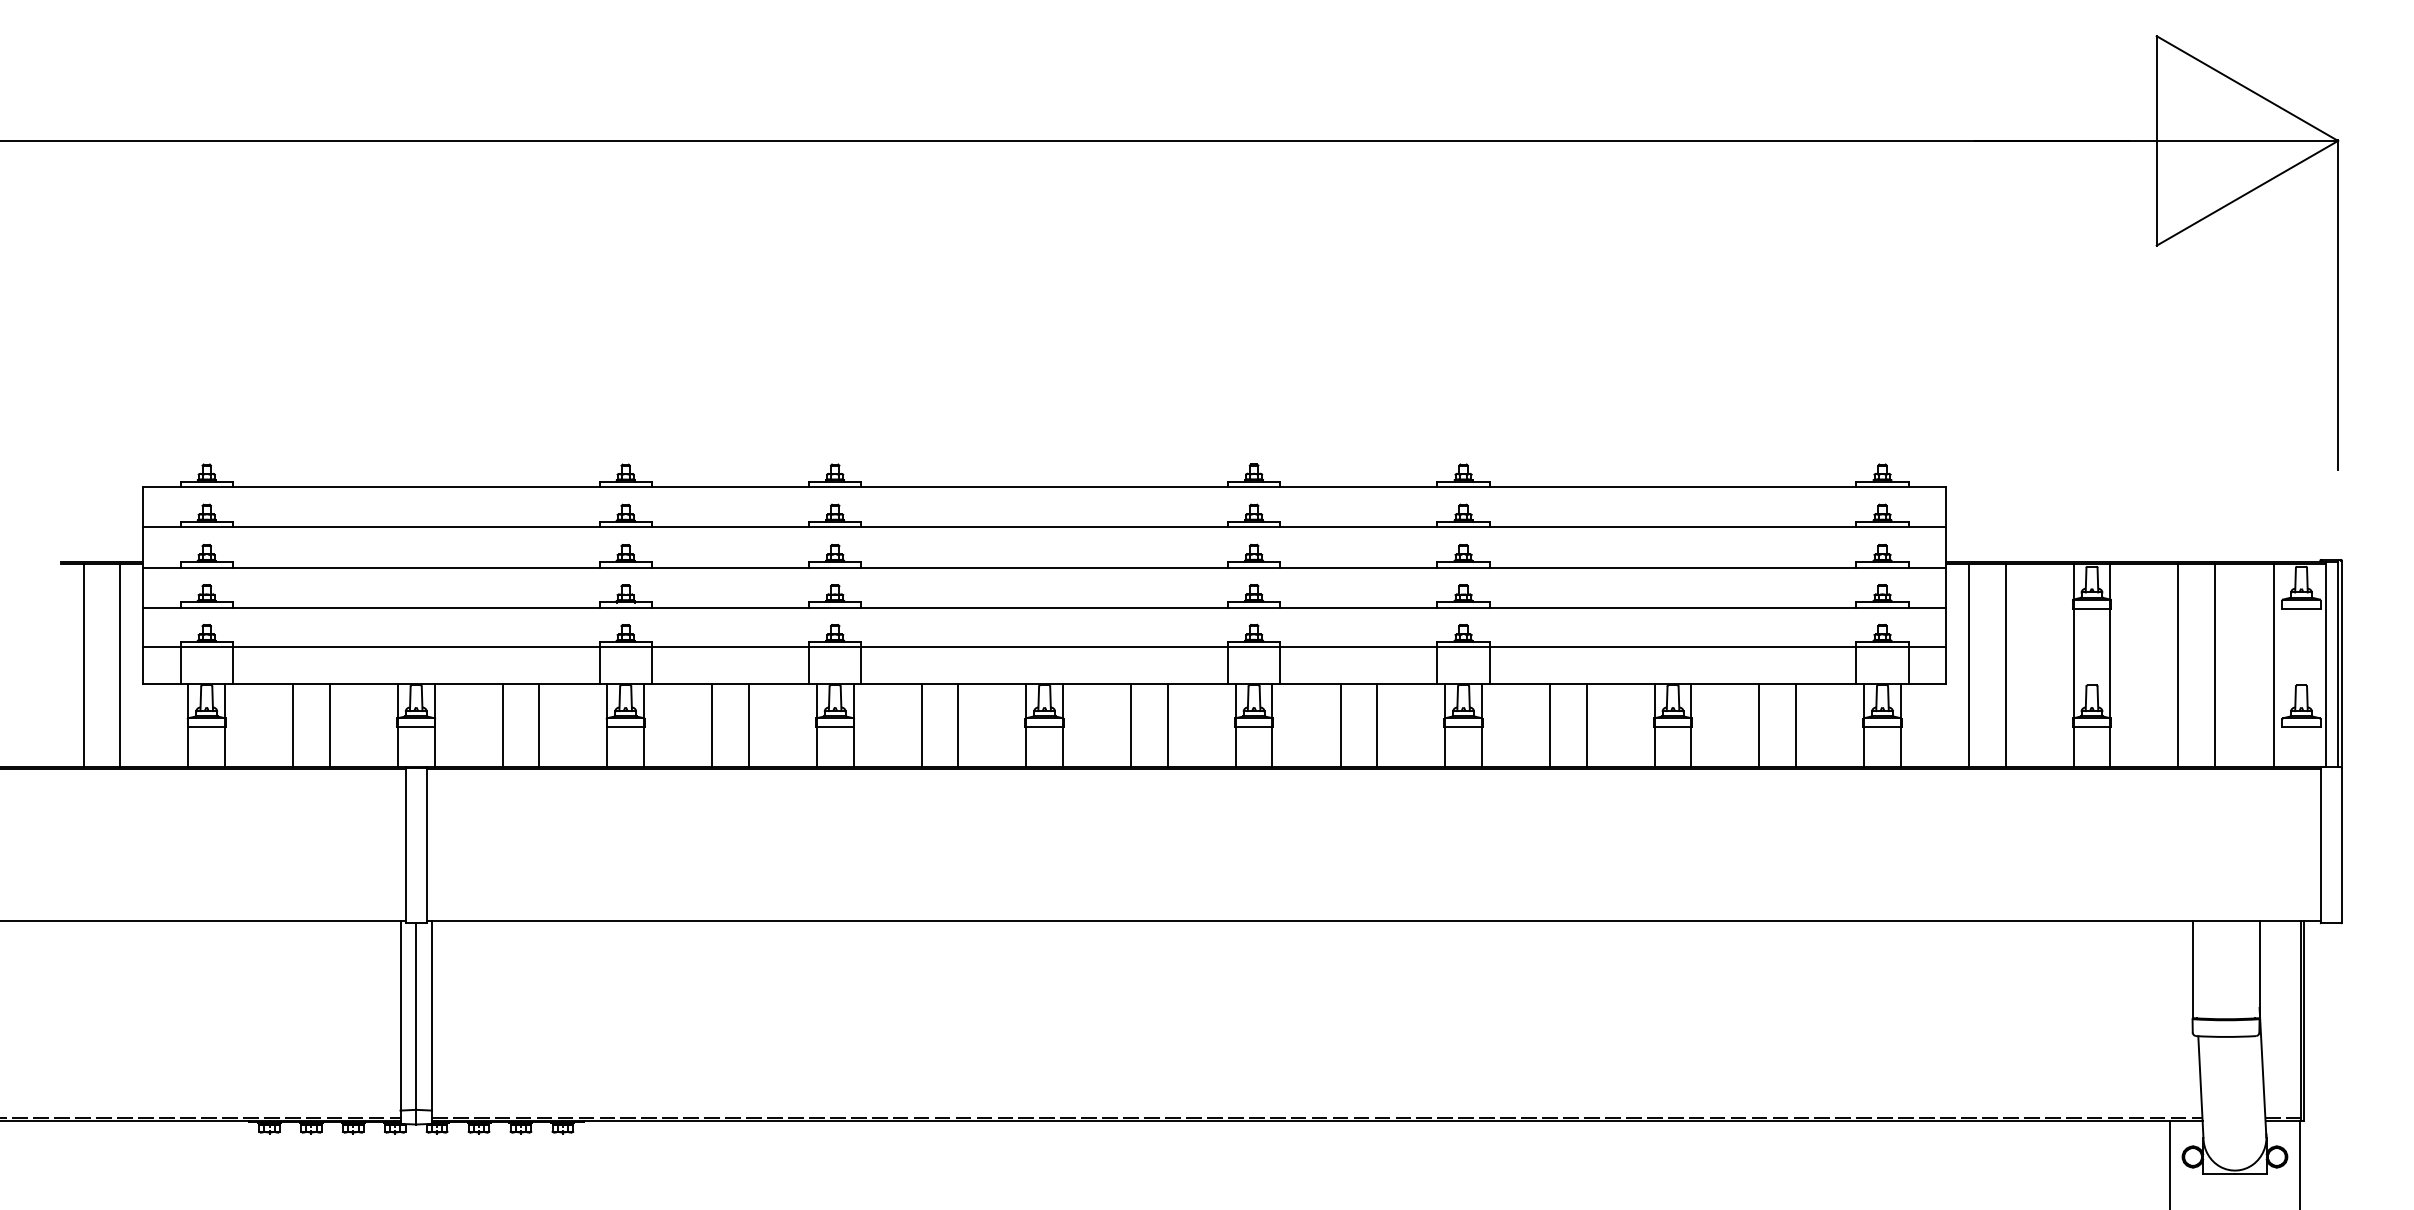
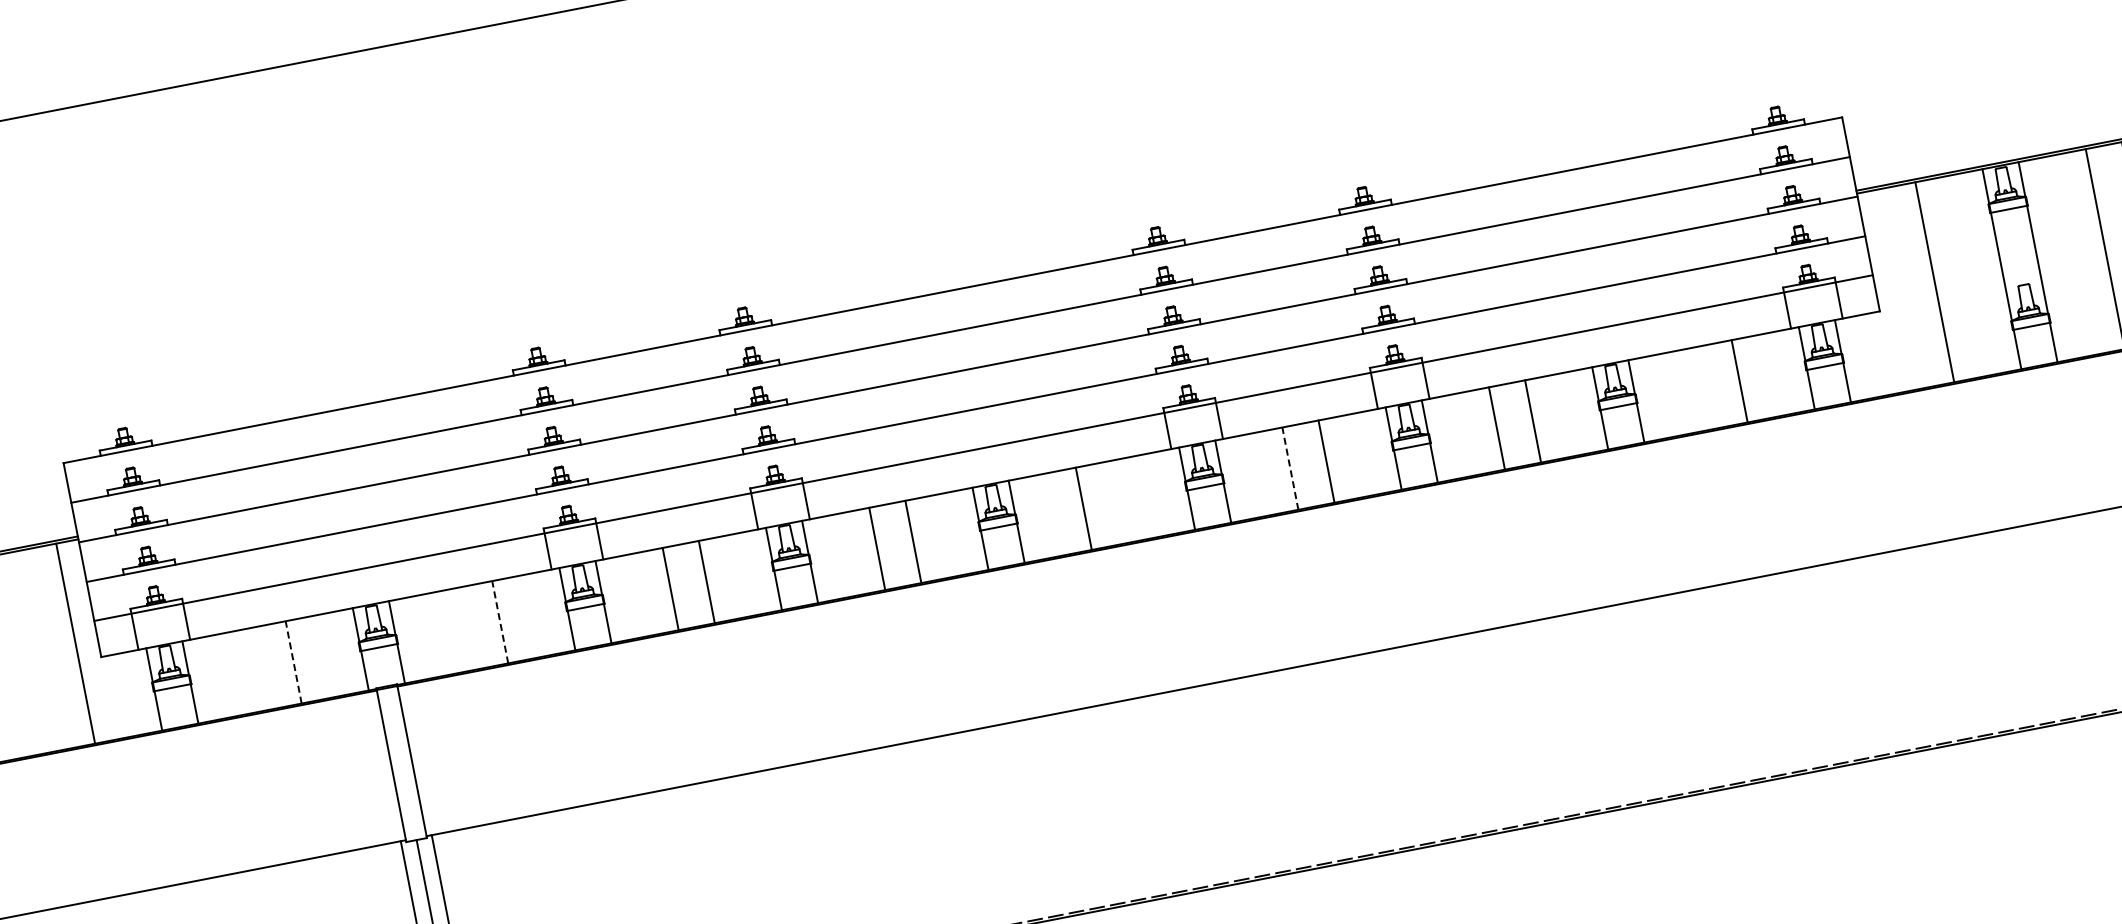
line: (83, 665) -> (39, 650), removed
line: (1968, 665) -> (1898, 289), removed
line: (293, 725) -> (257, 669), removed
line: (329, 725) -> (293, 662), solid -> dashed
line: (502, 725) -> (463, 629), removed
line: (539, 725) -> (500, 622), solid -> dashed
line: (1167, 725) -> (1119, 501), removed
line: (1340, 725) -> (1290, 468), solid -> dashed
line: (1759, 725) -> (1703, 388), removed

